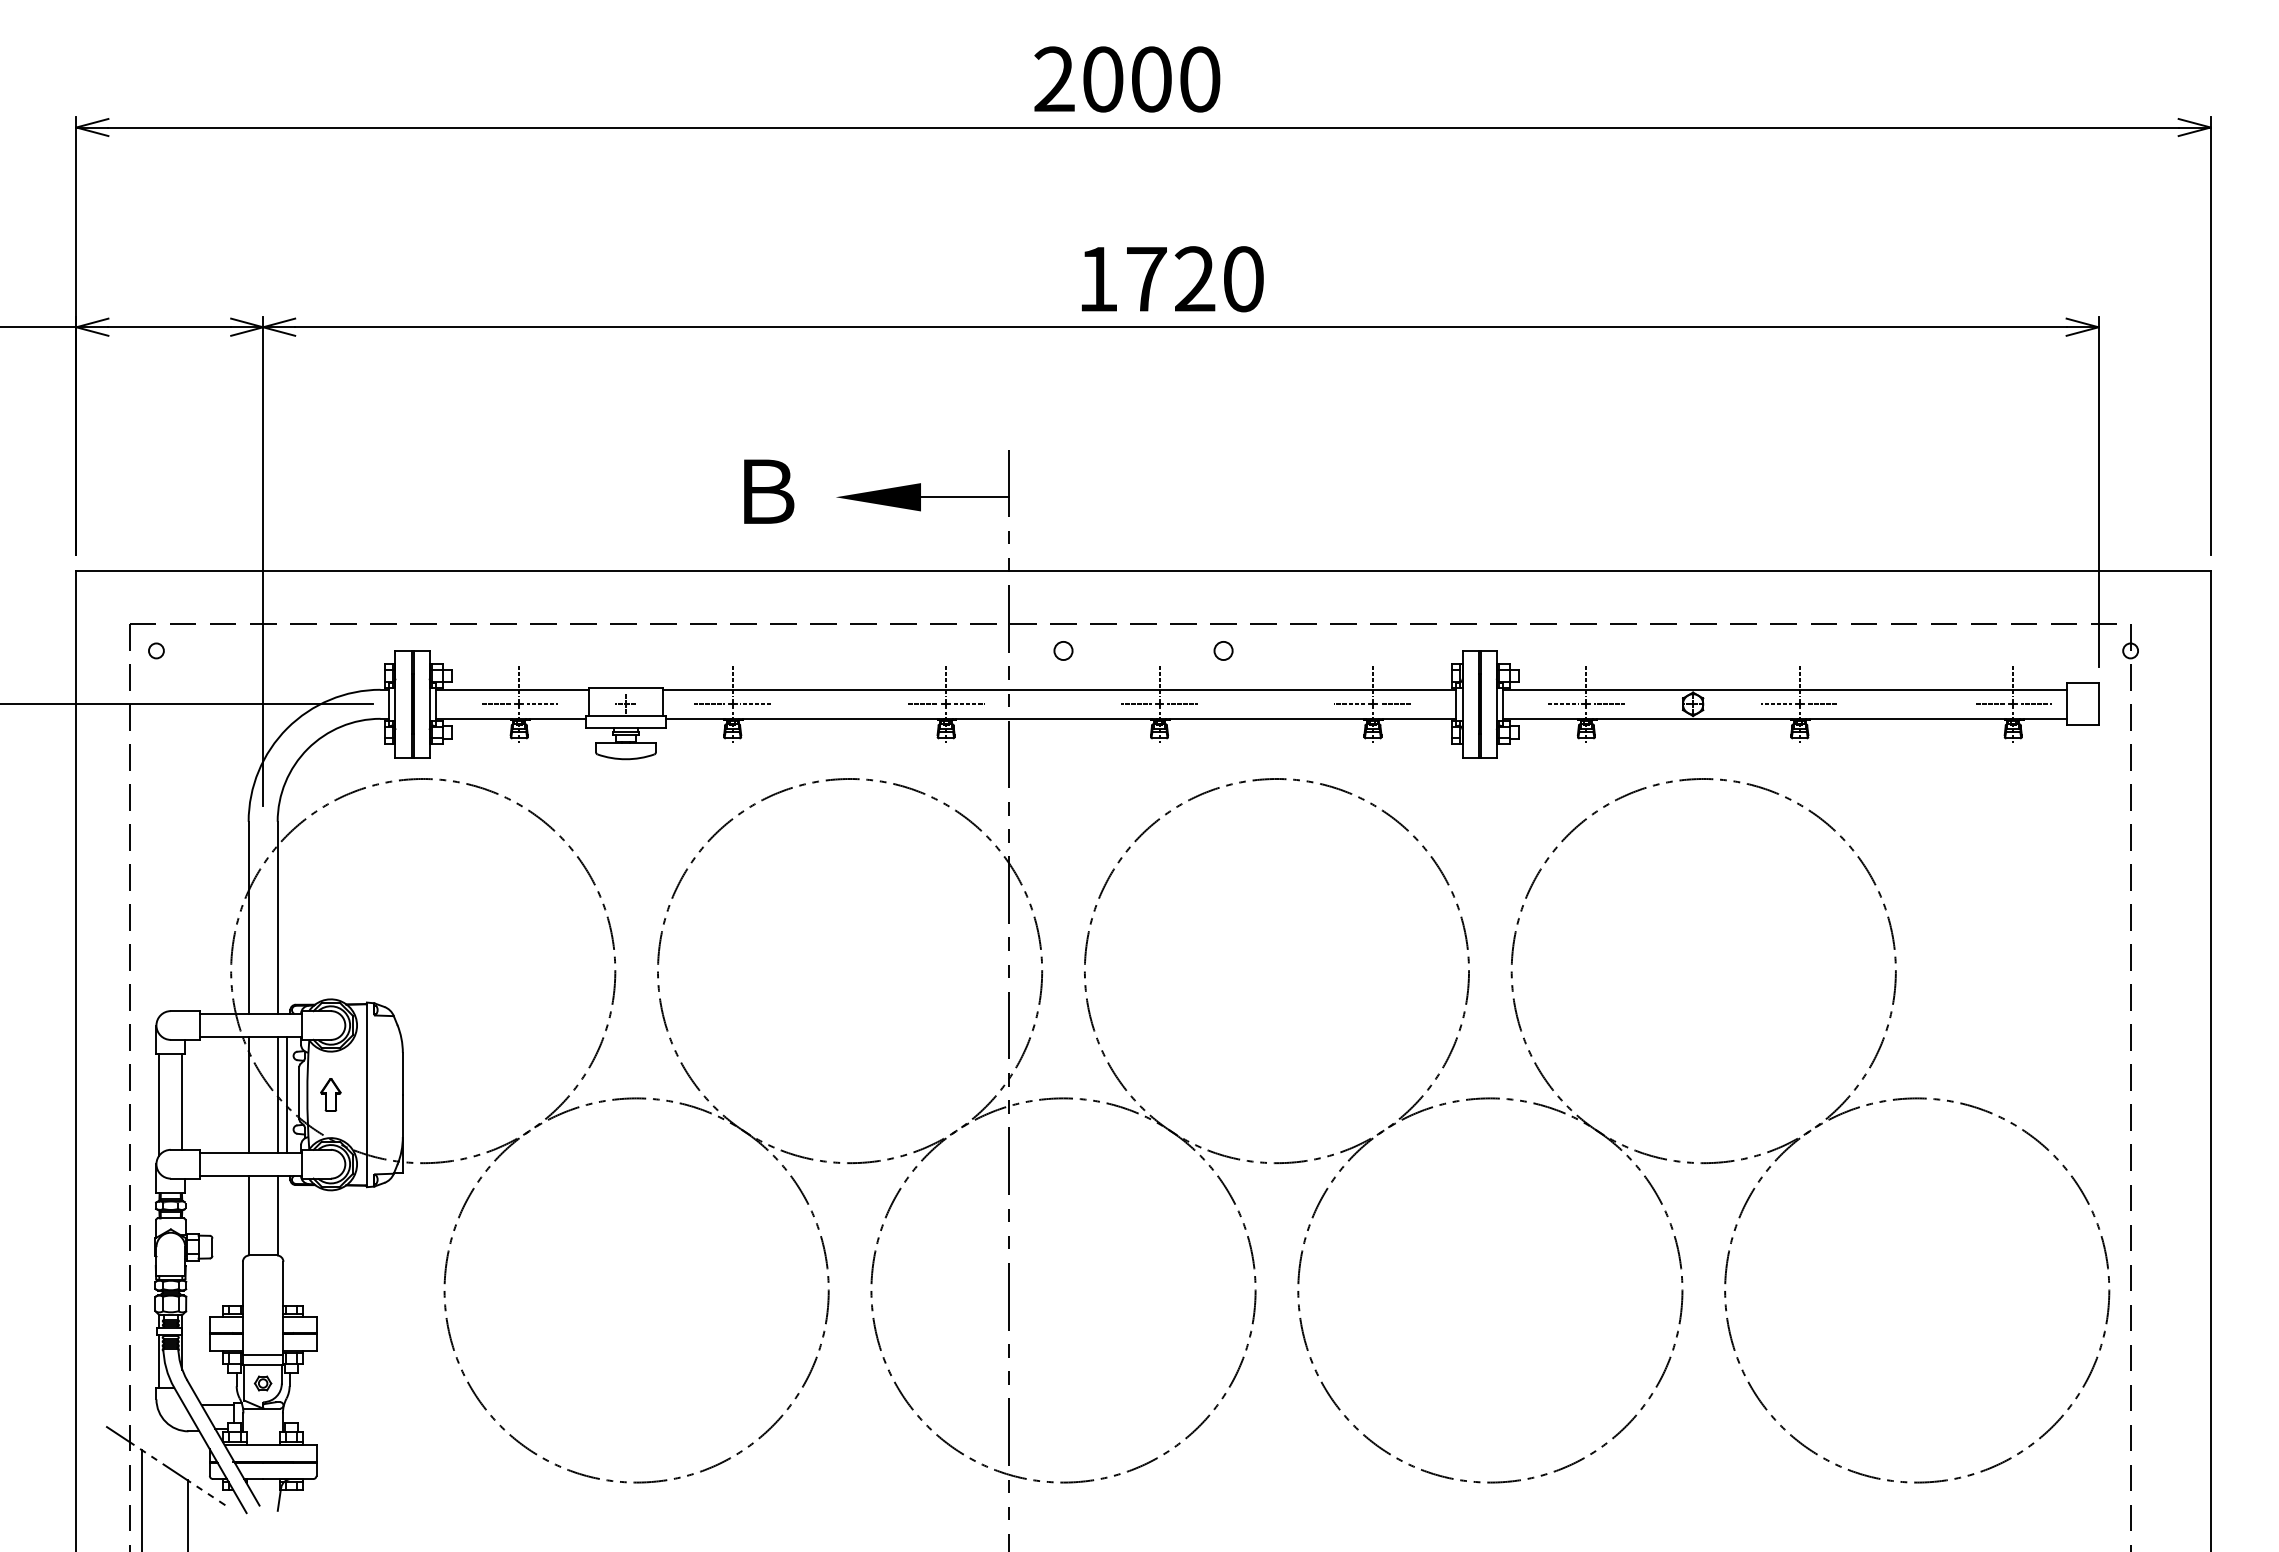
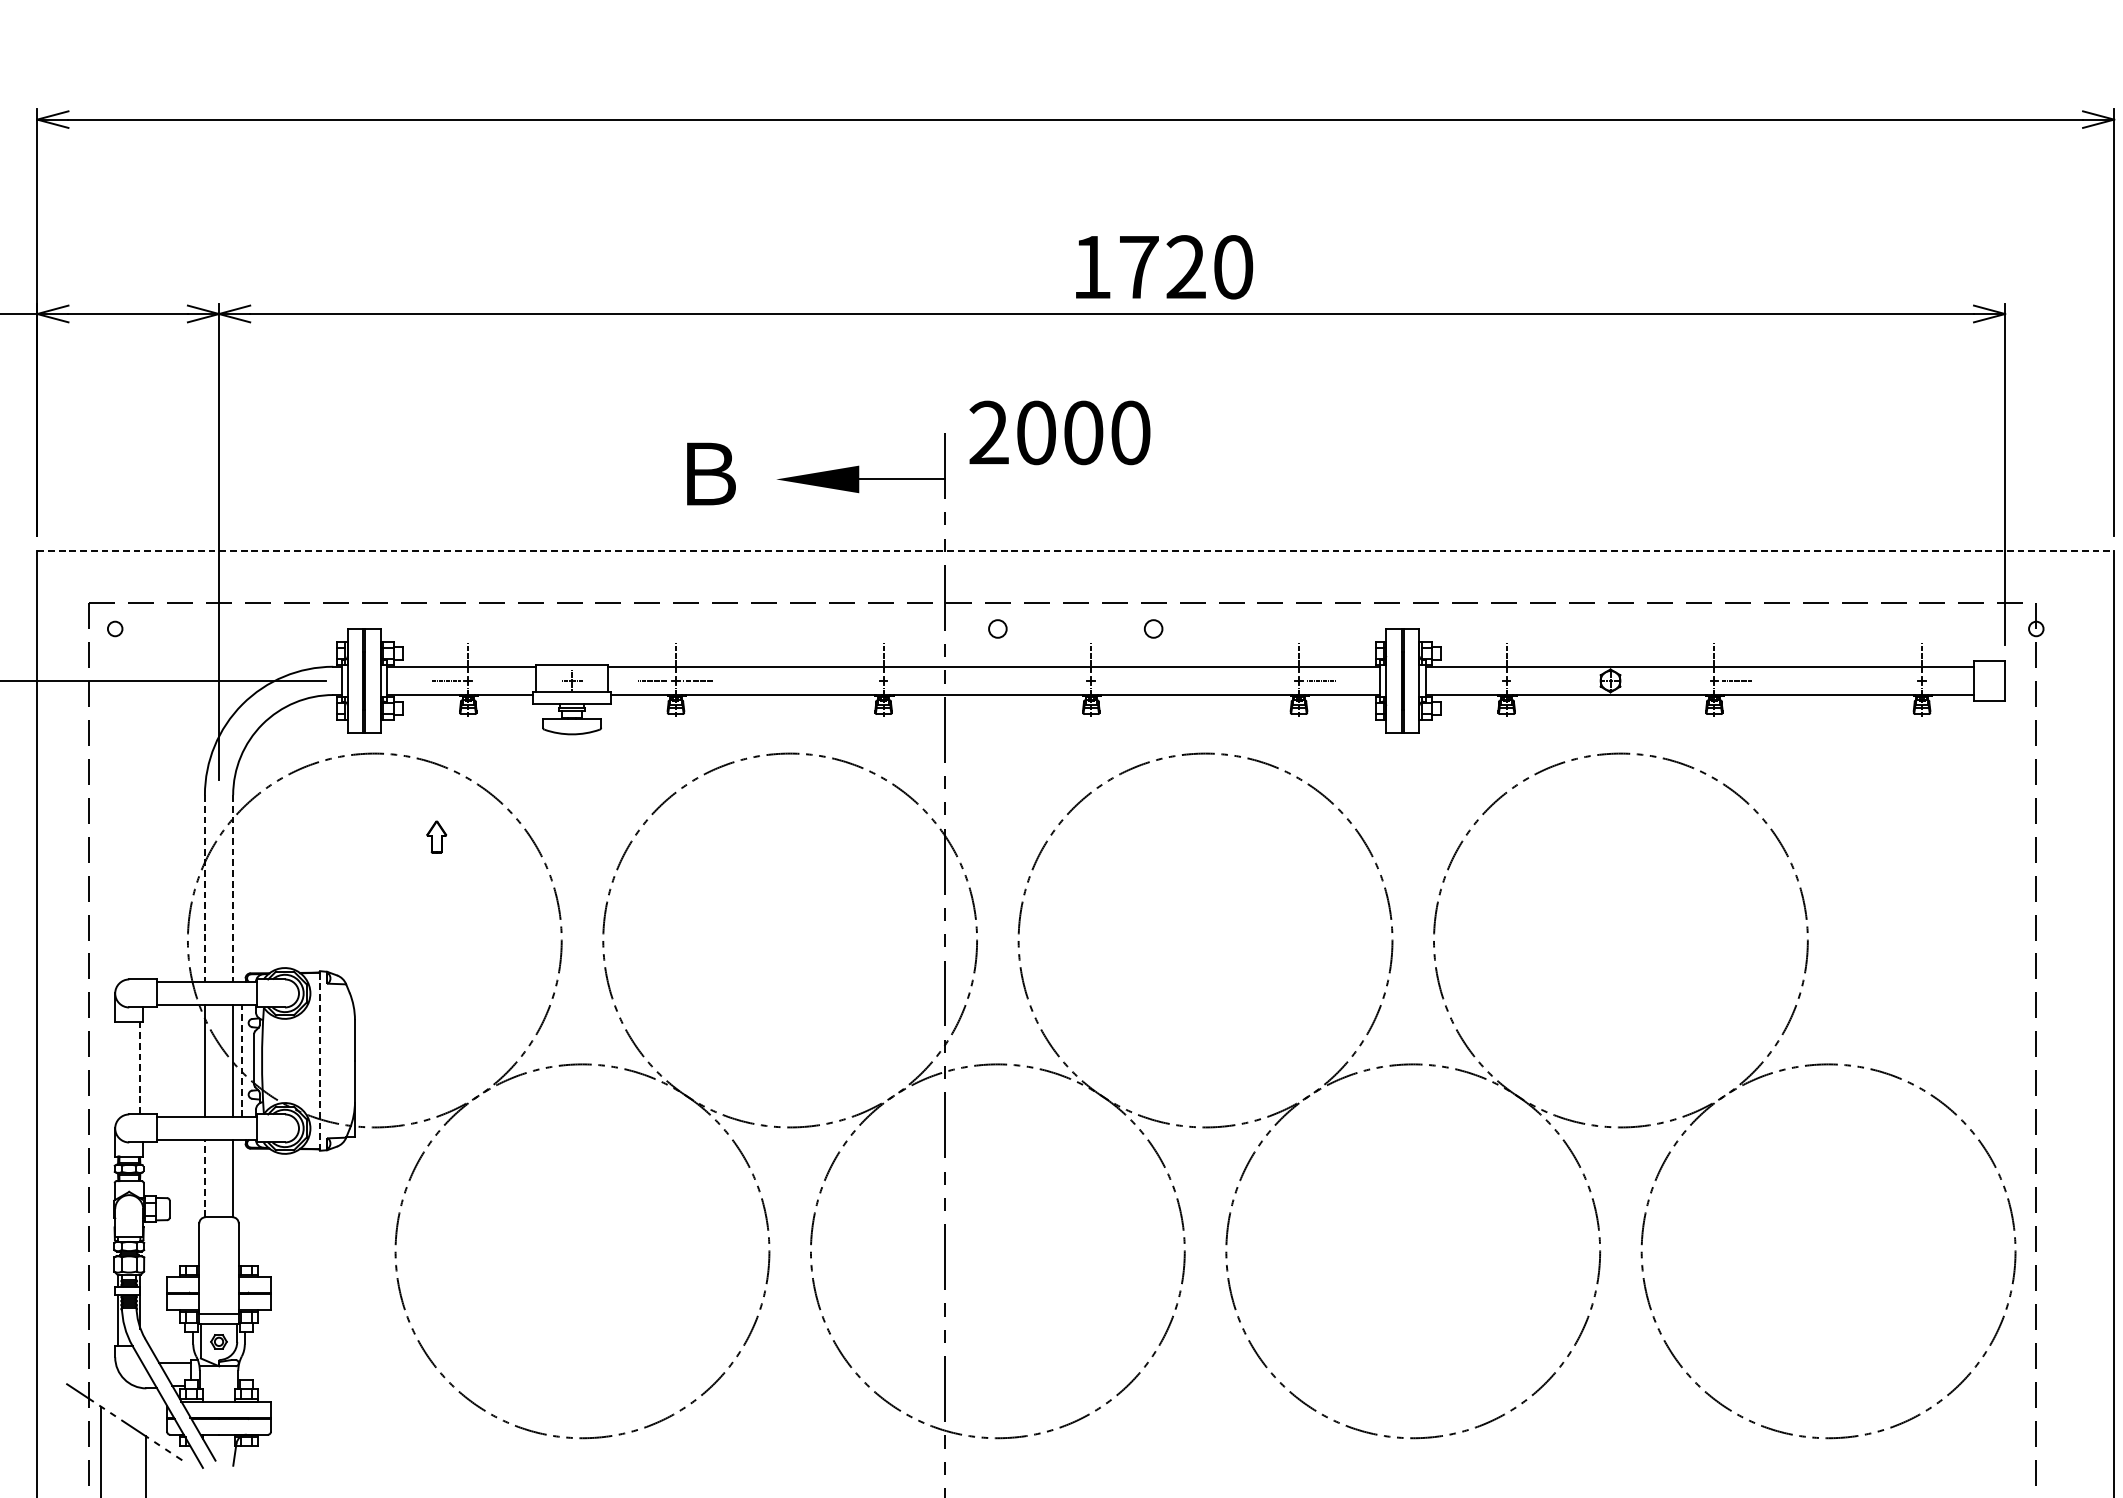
text: (1127, 79) -> (1060, 432), moved
text: (1172, 279) -> (1164, 267), moved
line: (1144, 570) -> (1076, 550), solid -> dashed
line: (541, 704) -> (489, 681), removed
line: (922, 704) -> (860, 681), removed
line: (968, 704) -> (905, 681), removed
line: (1135, 704) -> (1067, 681), removed
line: (1182, 704) -> (1113, 681), removed
line: (1349, 704) -> (1276, 681), removed
line: (1562, 704) -> (1483, 681), removed
line: (1609, 704) -> (1529, 681), removed
line: (1776, 704) -> (1691, 681), removed
line: (1989, 704) -> (1898, 681), removed
line: (2035, 704) -> (1943, 681), removed
line: (248, 918) -> (204, 889), solid -> dashed
line: (277, 918) -> (233, 889), solid -> dashed
line: (286, 1094) -> (241, 1060), solid -> dashed
part: (330, 1094) -> (436, 836), moved
line: (366, 1094) -> (319, 1060), solid -> dashed
line: (182, 1102) -> (140, 1068), solid -> dashed
line: (159, 1104) -> (118, 1070), removed
line: (248, 1215) -> (204, 1178), solid -> dashed

